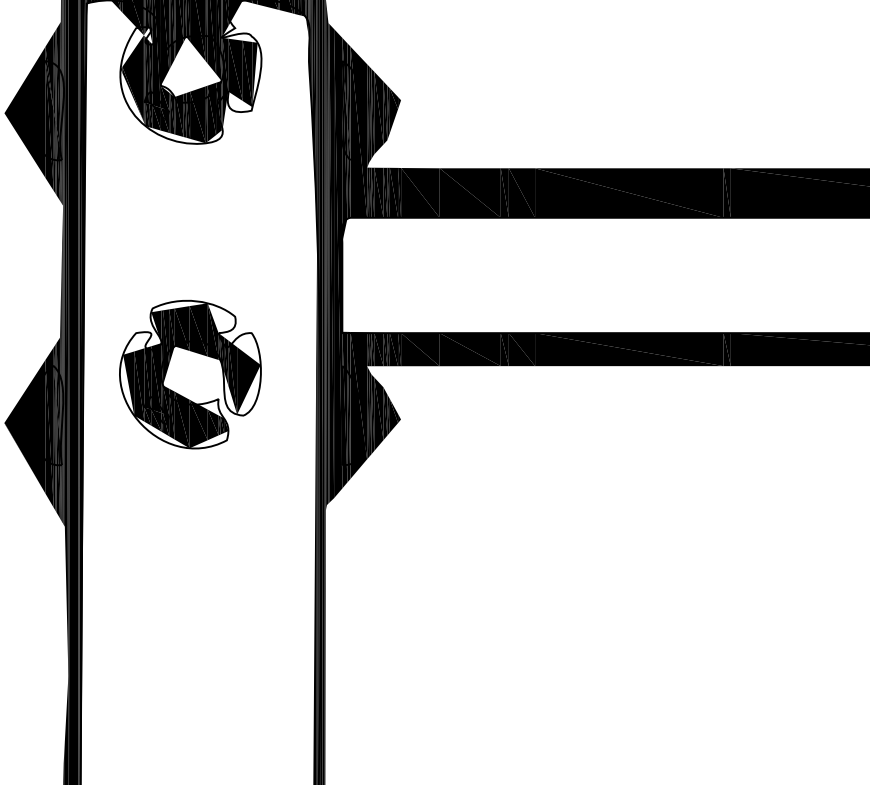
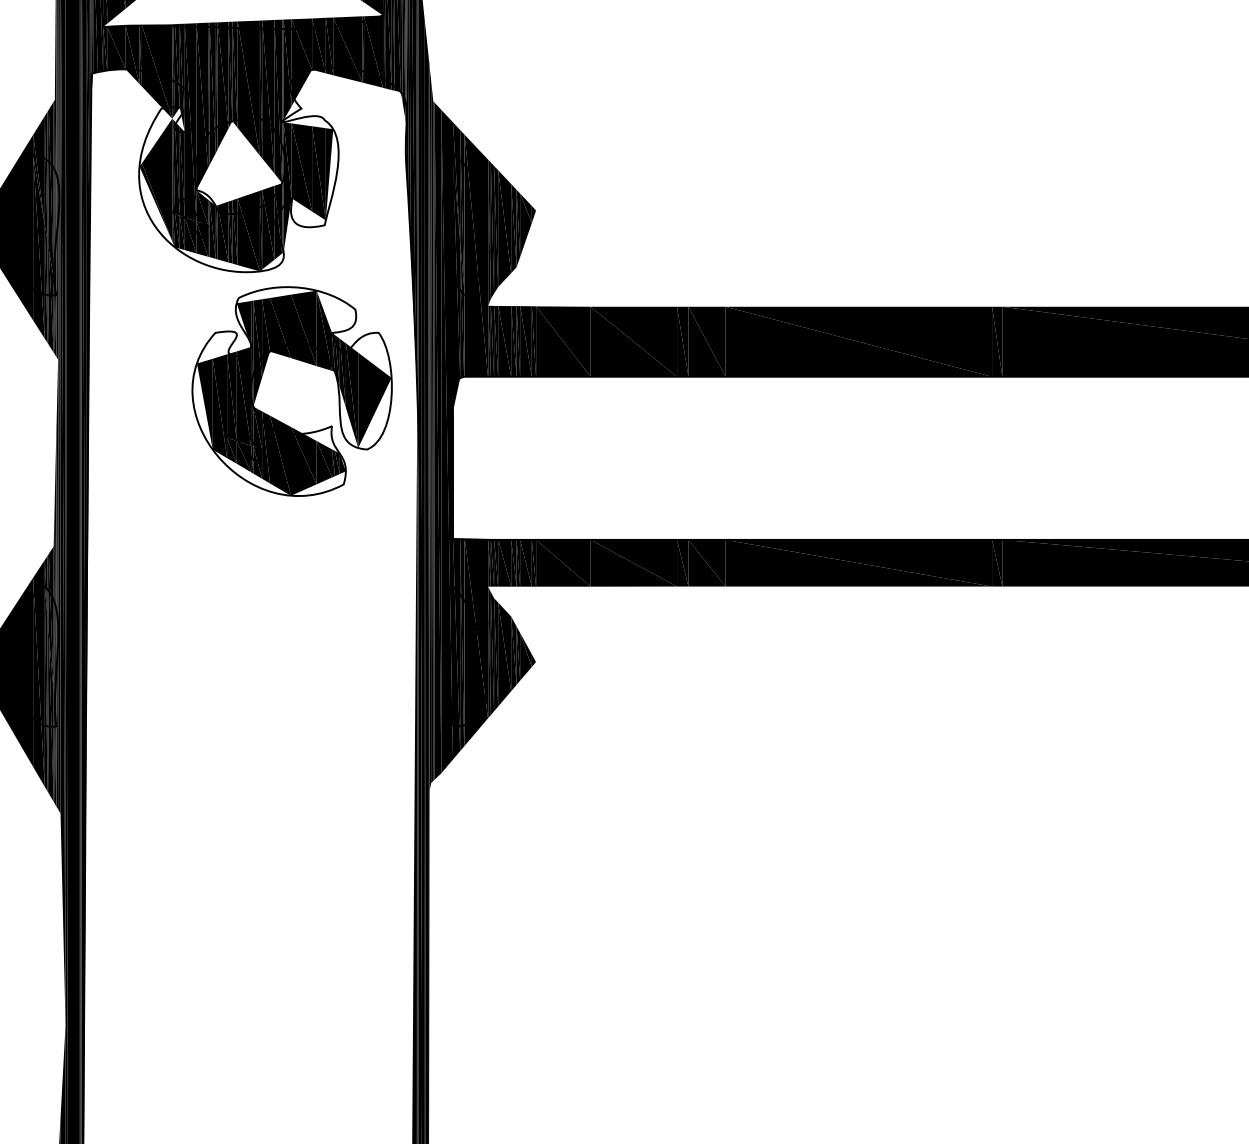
part: (180, 394) -> (277, 419), moved

